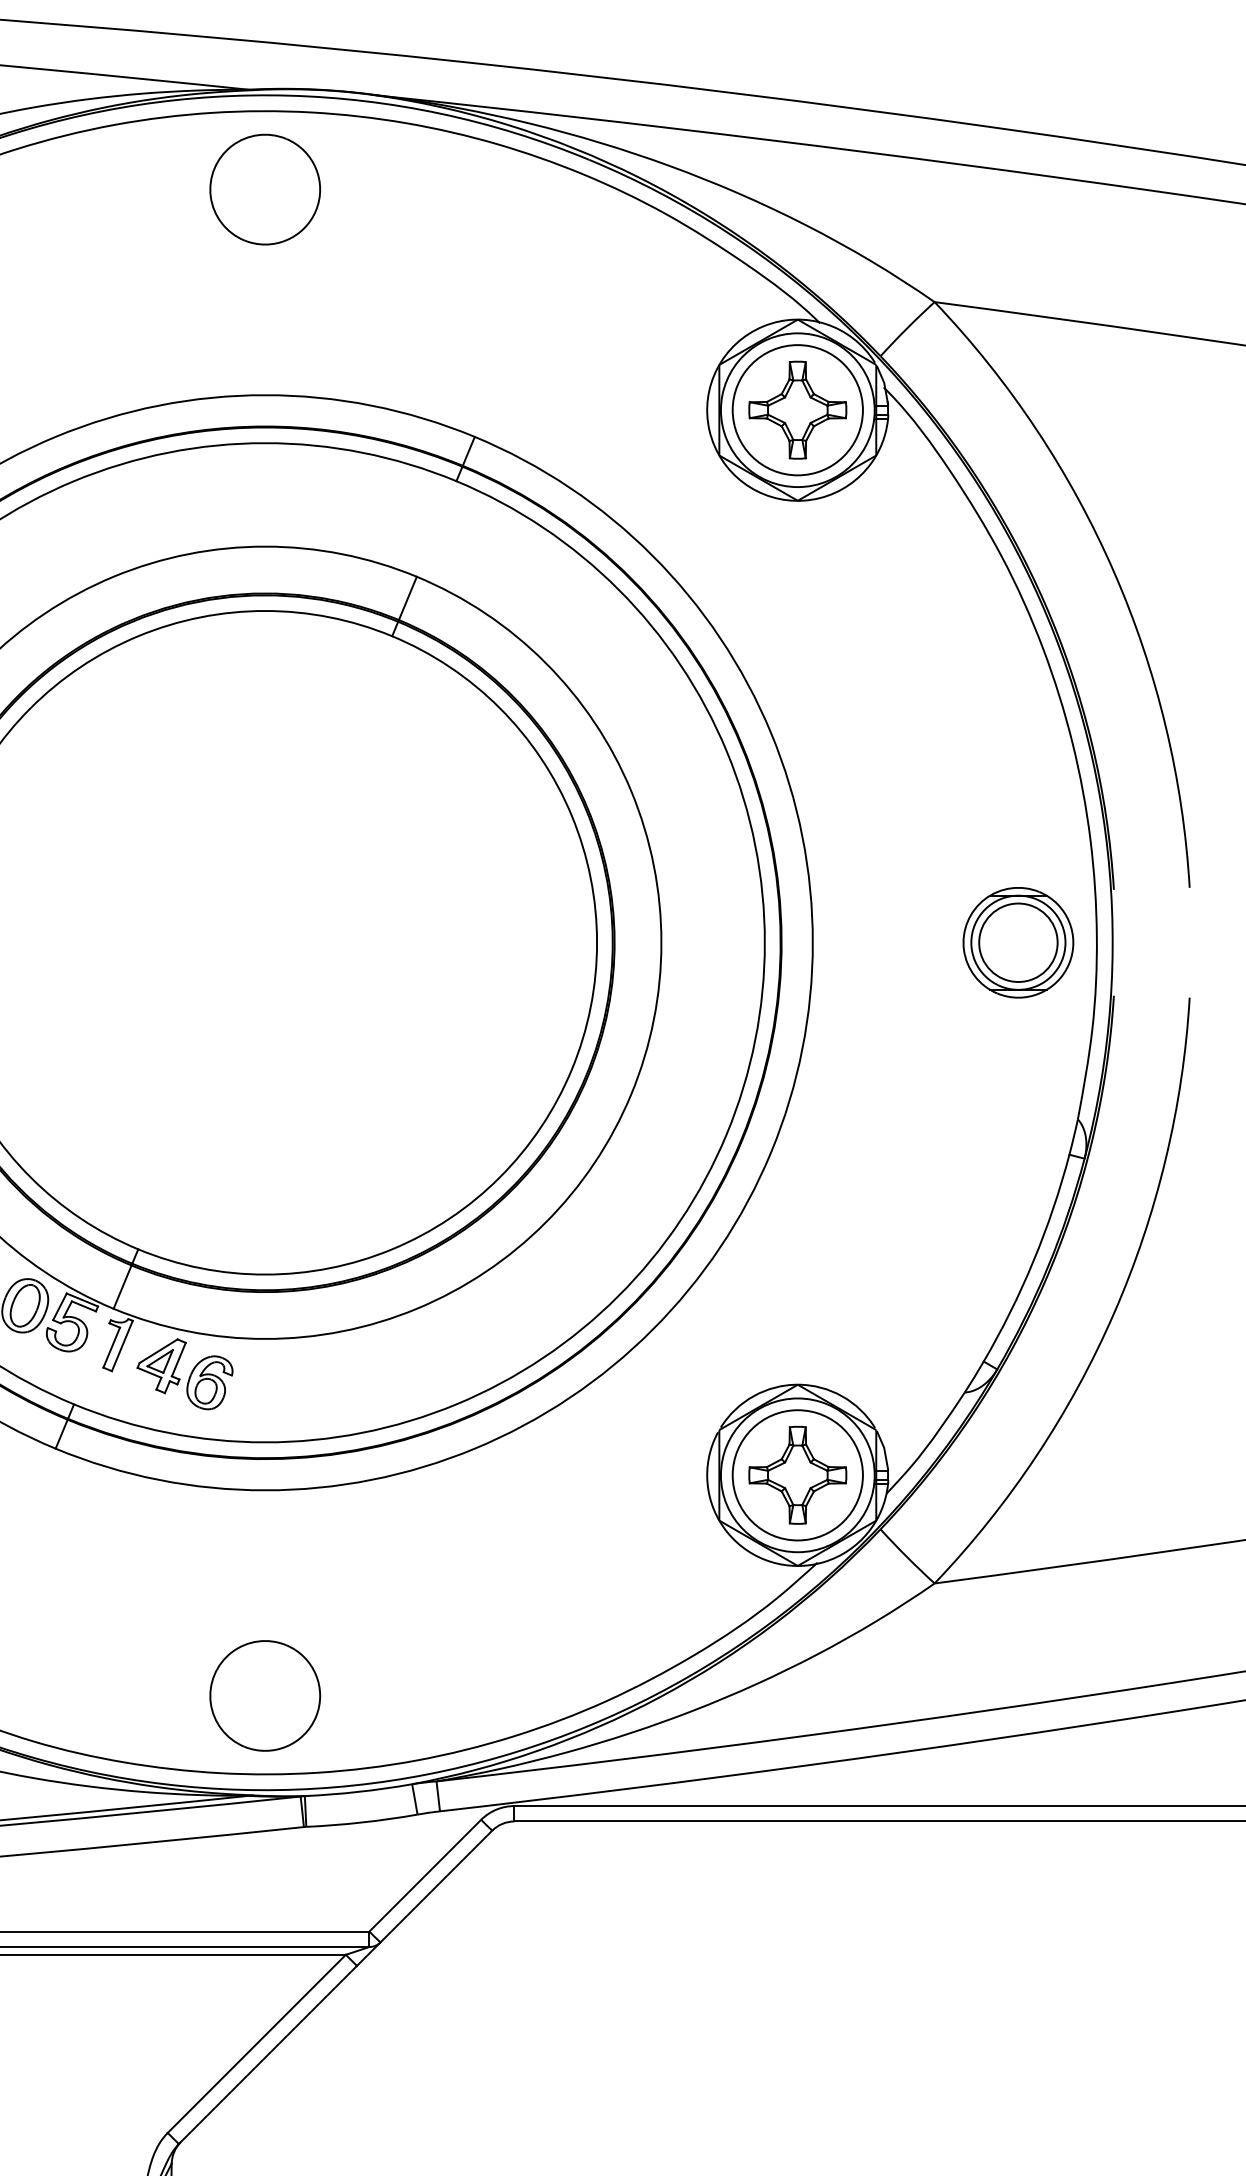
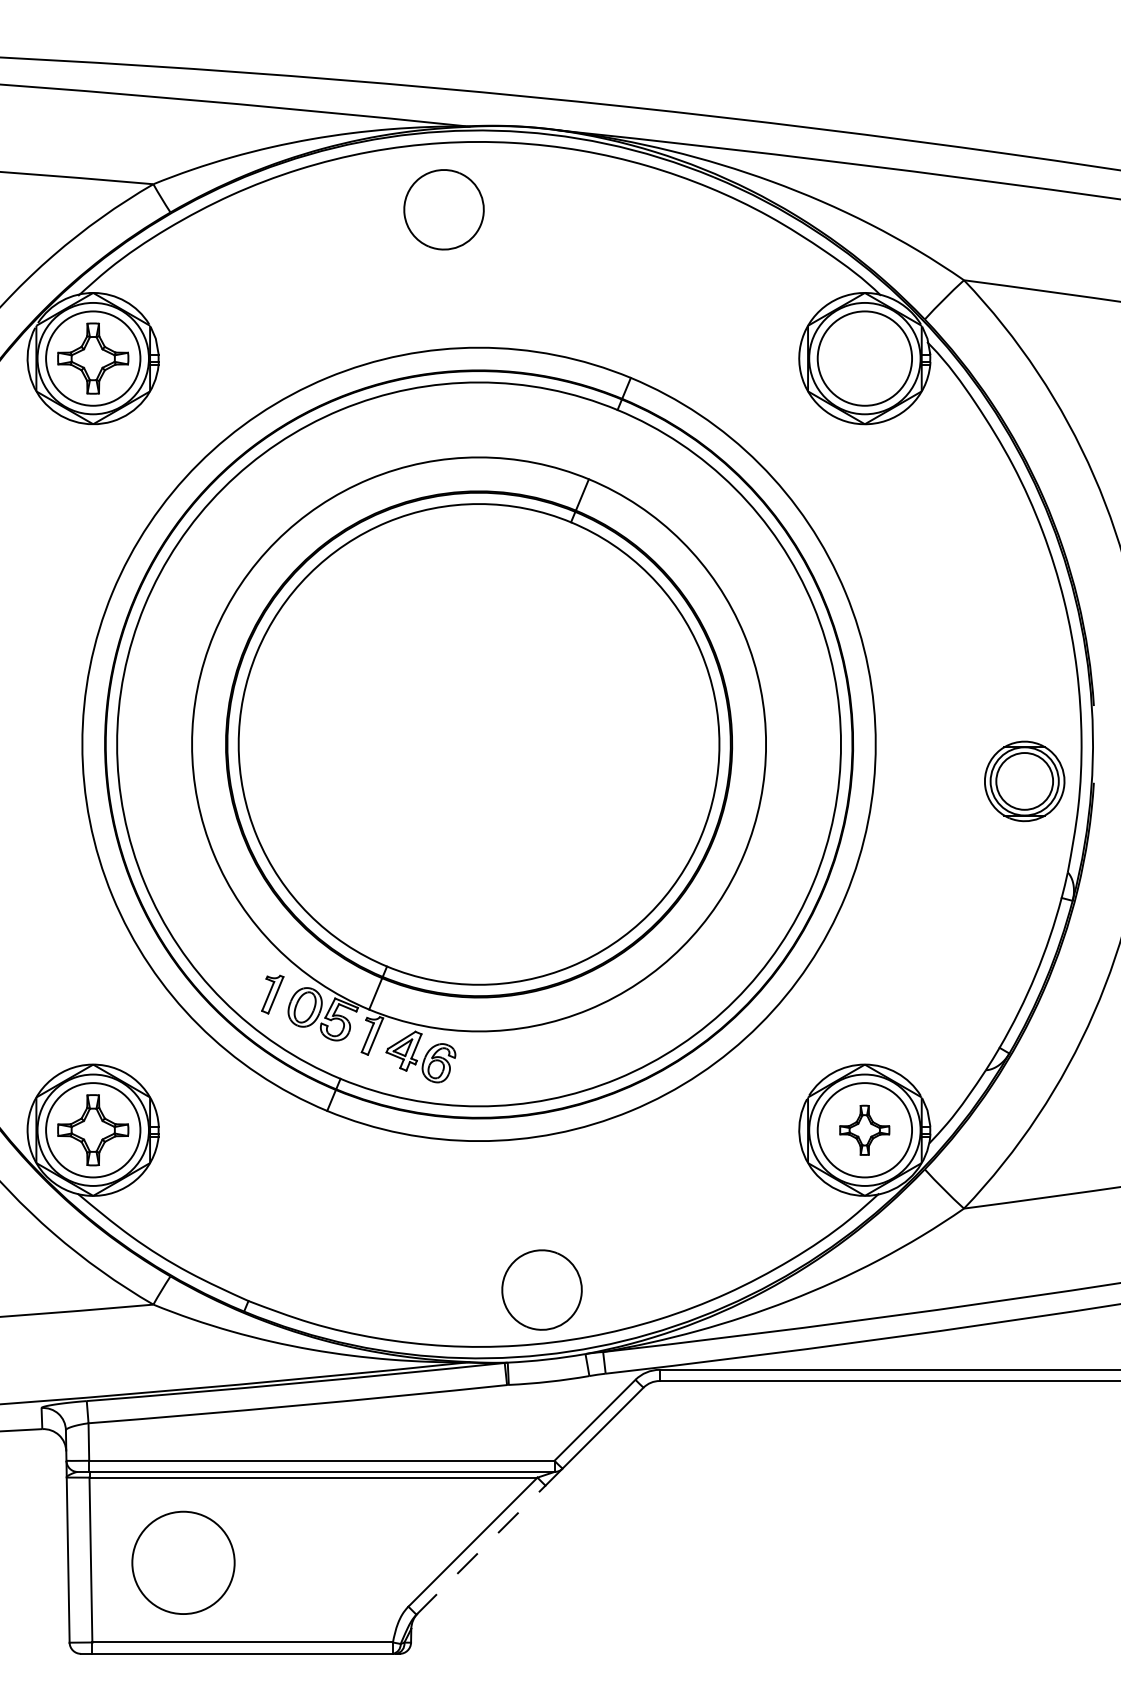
part: (264, 189) -> (443, 209), moved
part: (797, 410) -> (864, 358), removed
part: (1018, 942) -> (1024, 781), moved
part: (797, 1475) -> (864, 1130), size x0.7
part: (264, 1695) -> (541, 1289), moved
line: (268, 2054) -> (481, 1549), solid -> dashed

